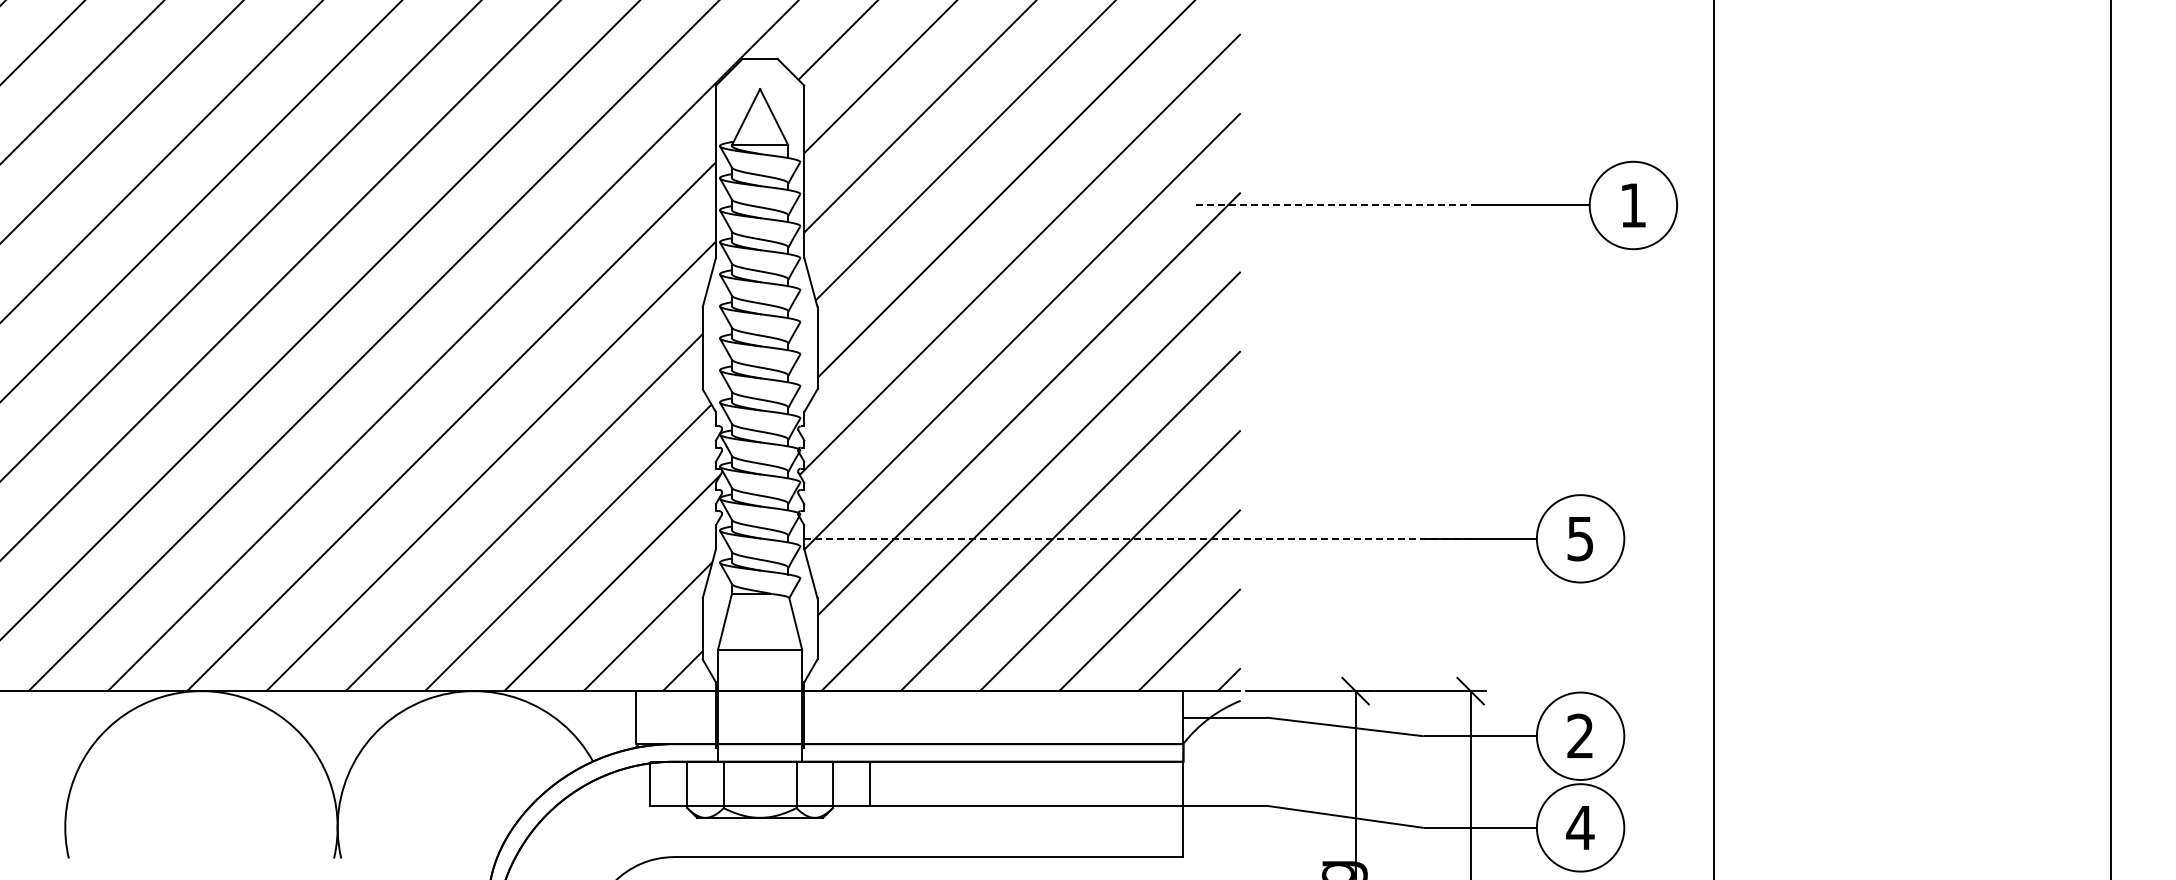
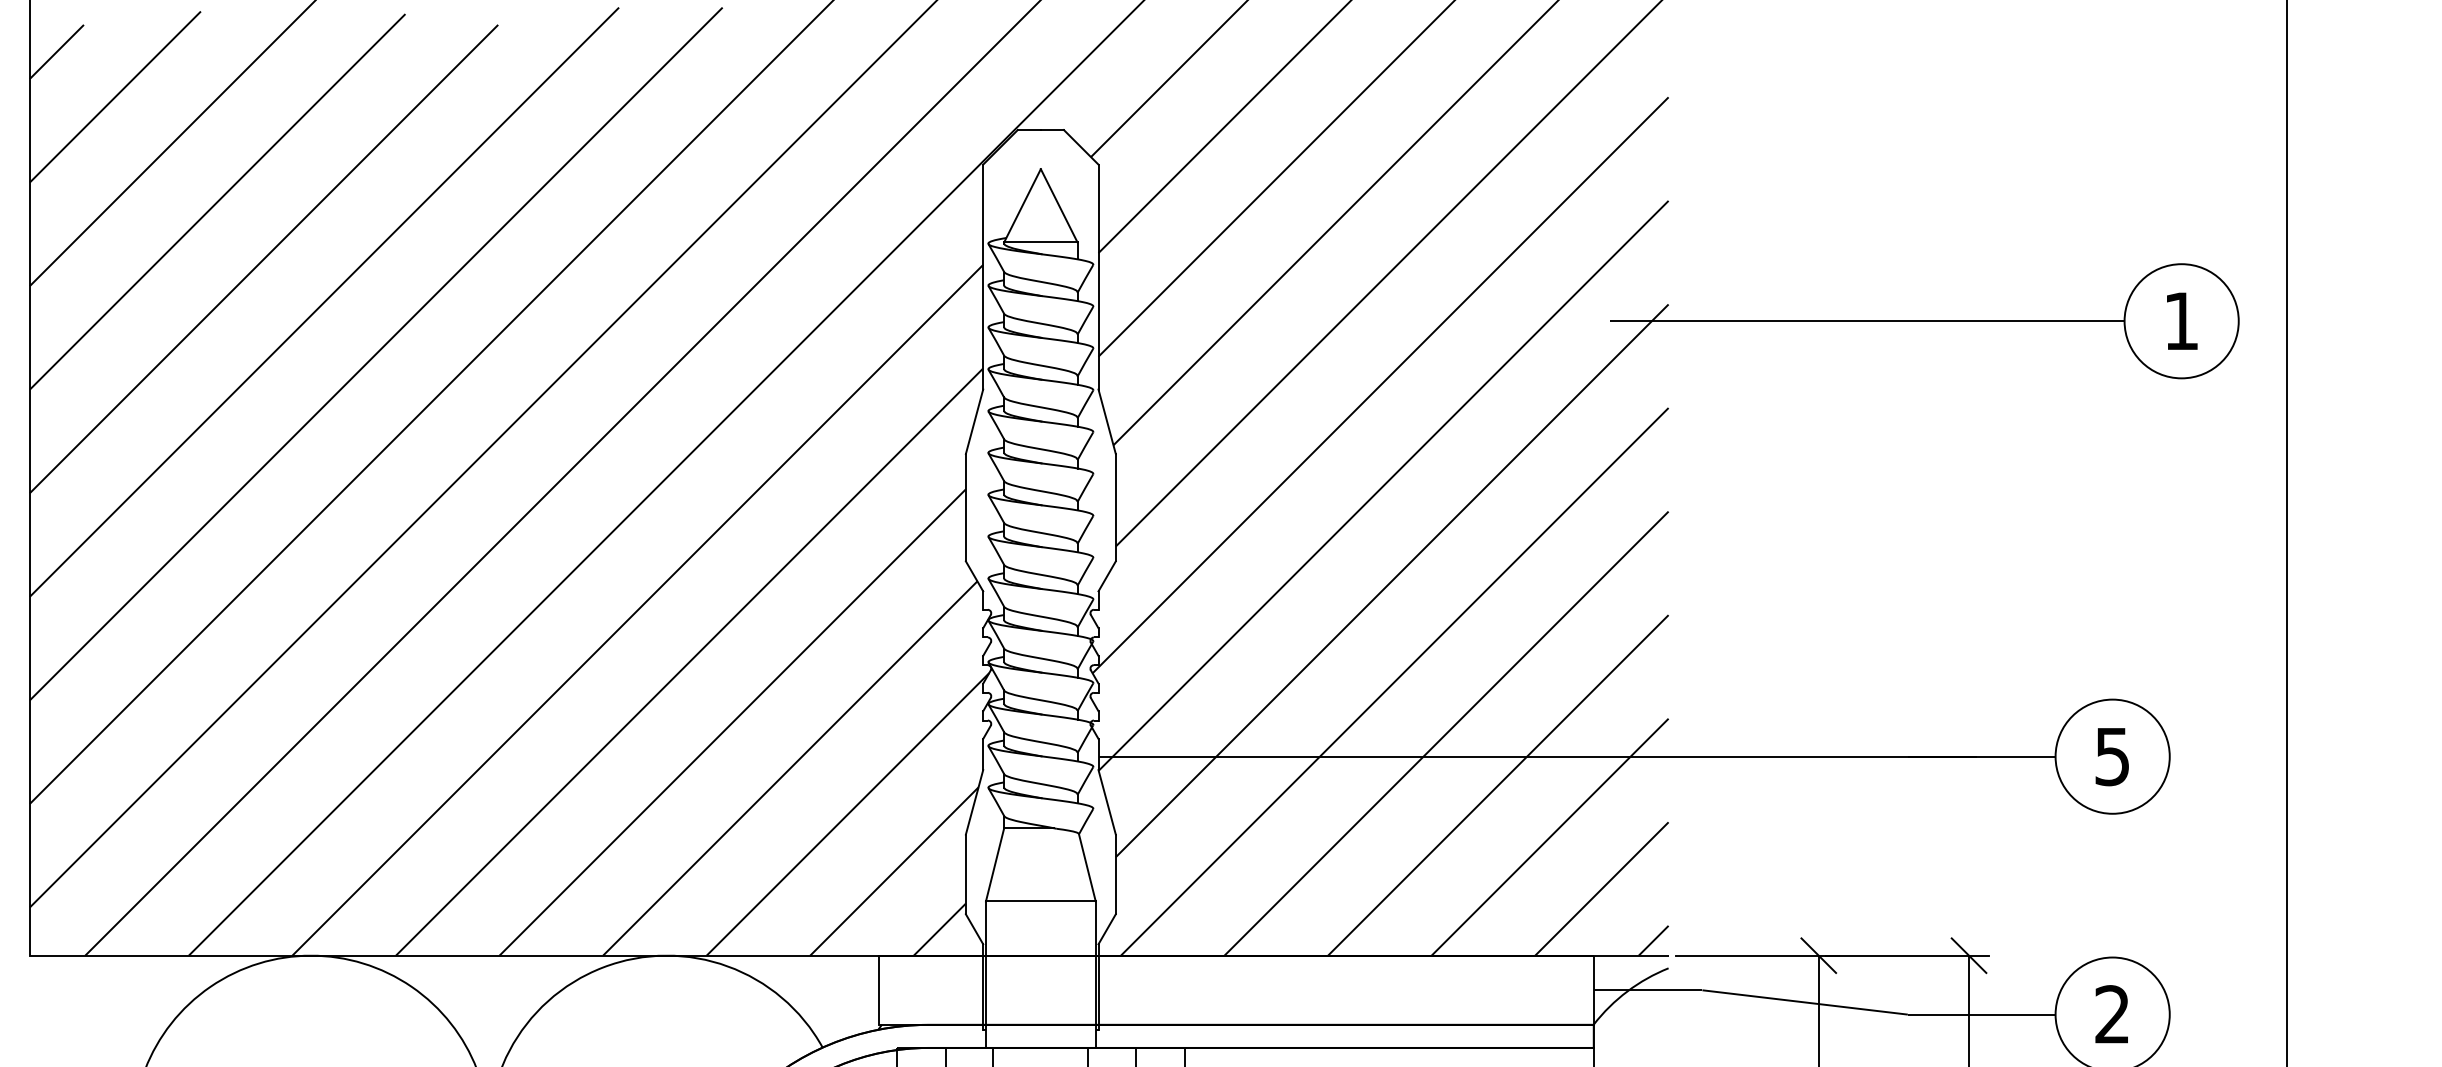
line: (1336, 205) -> (1793, 321), dashed -> solid
line: (1140, 538) -> (1537, 756), dashed -> solid

